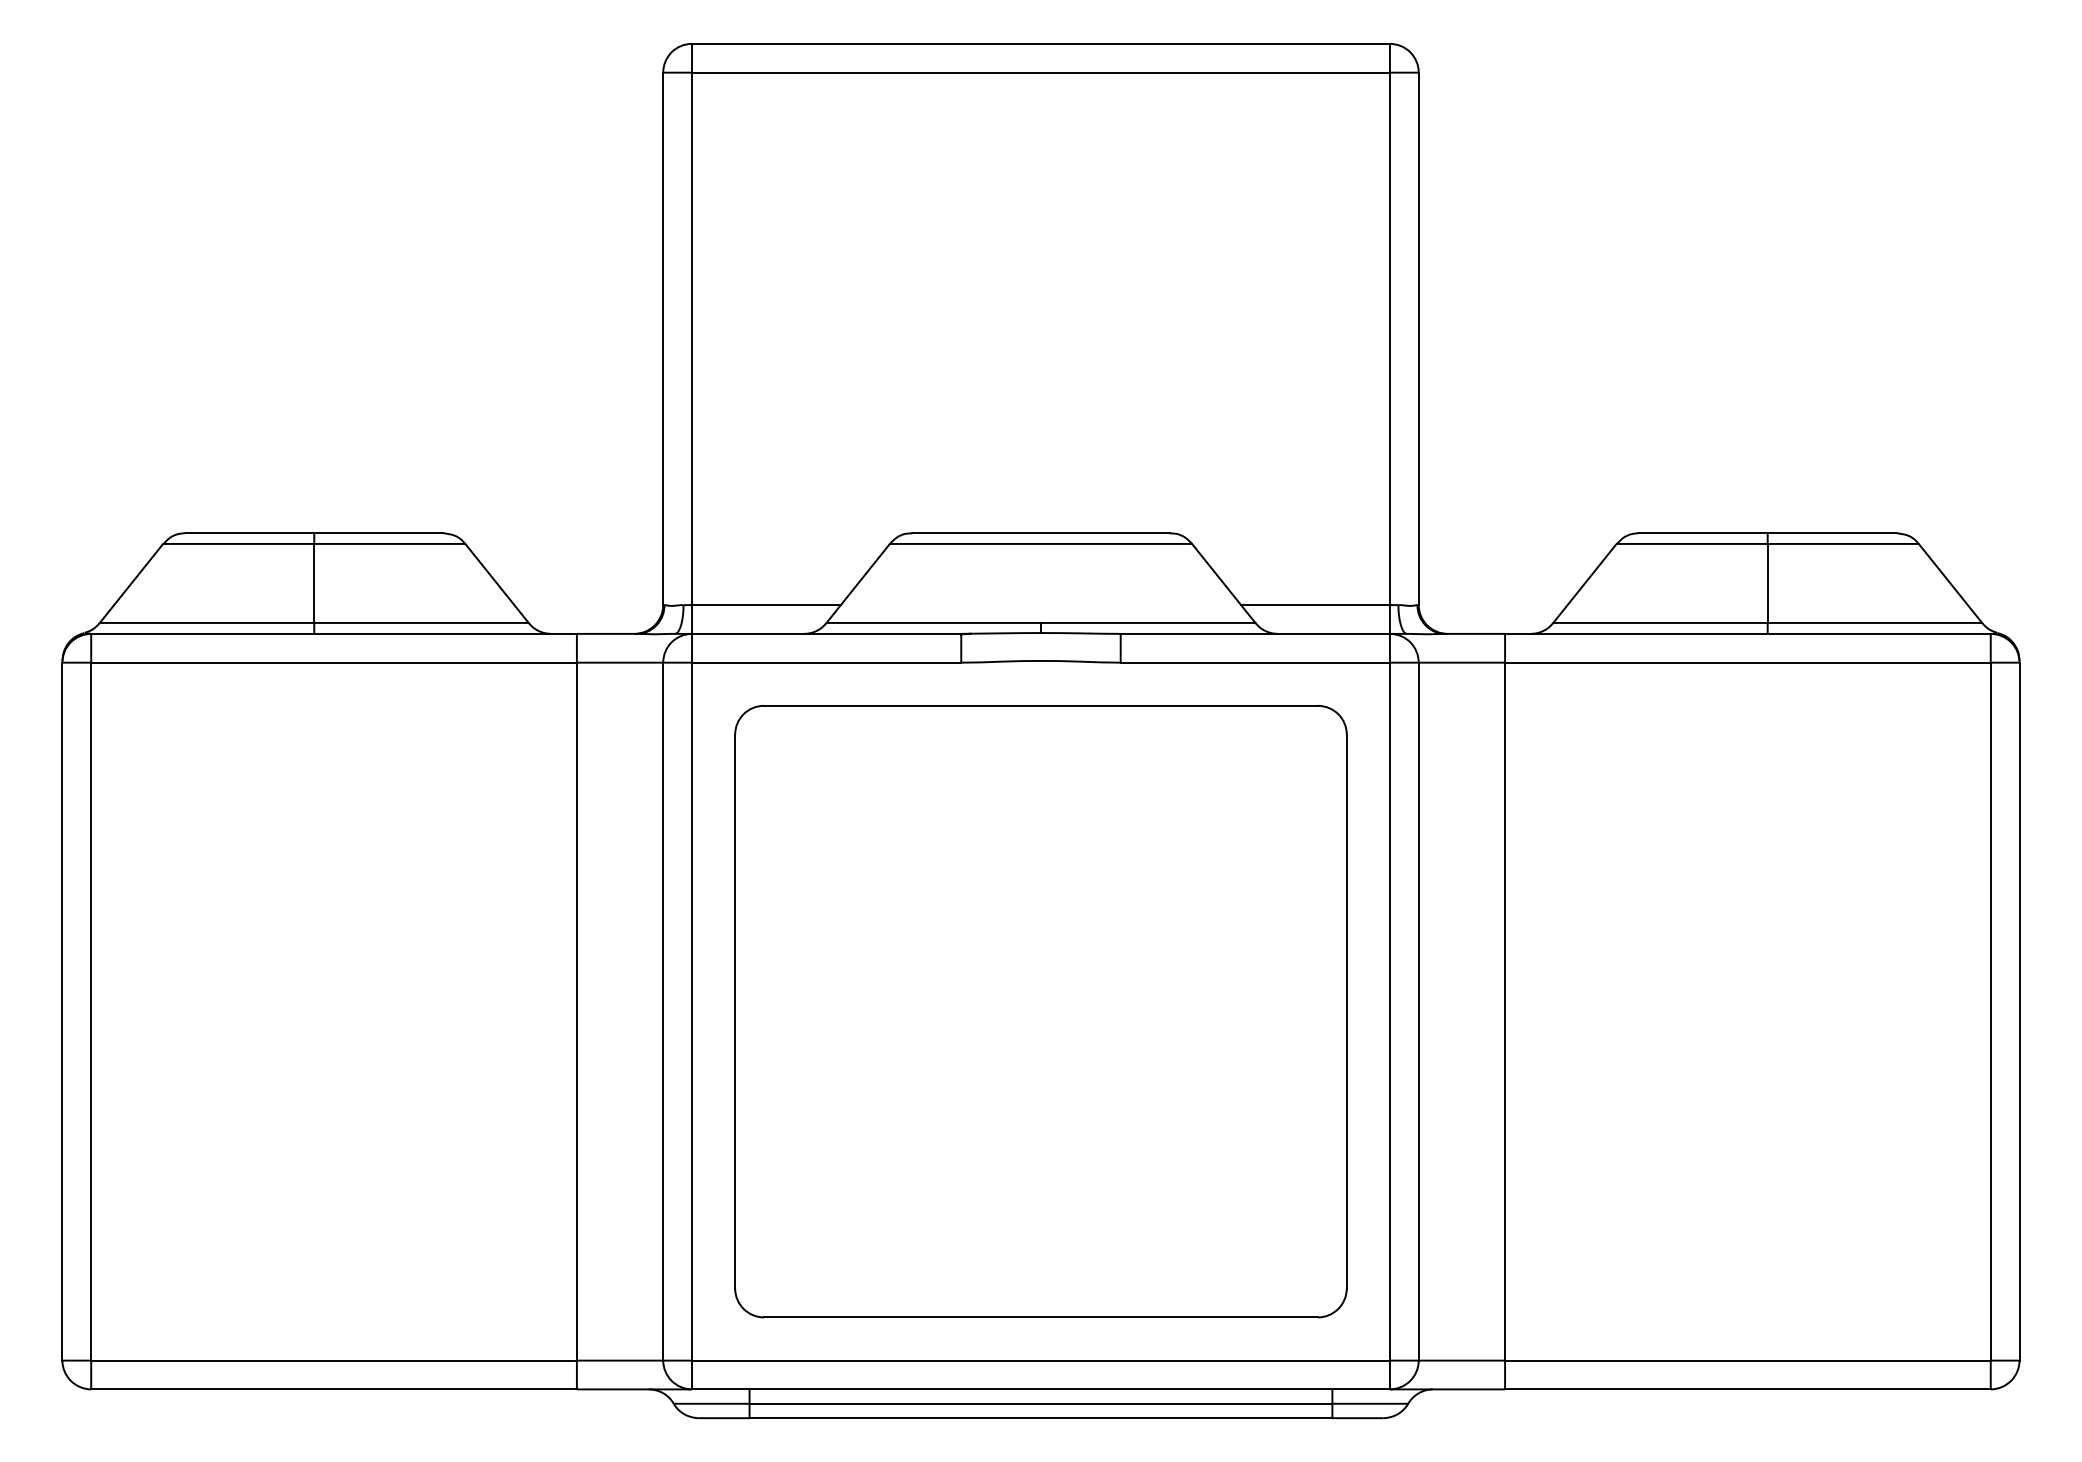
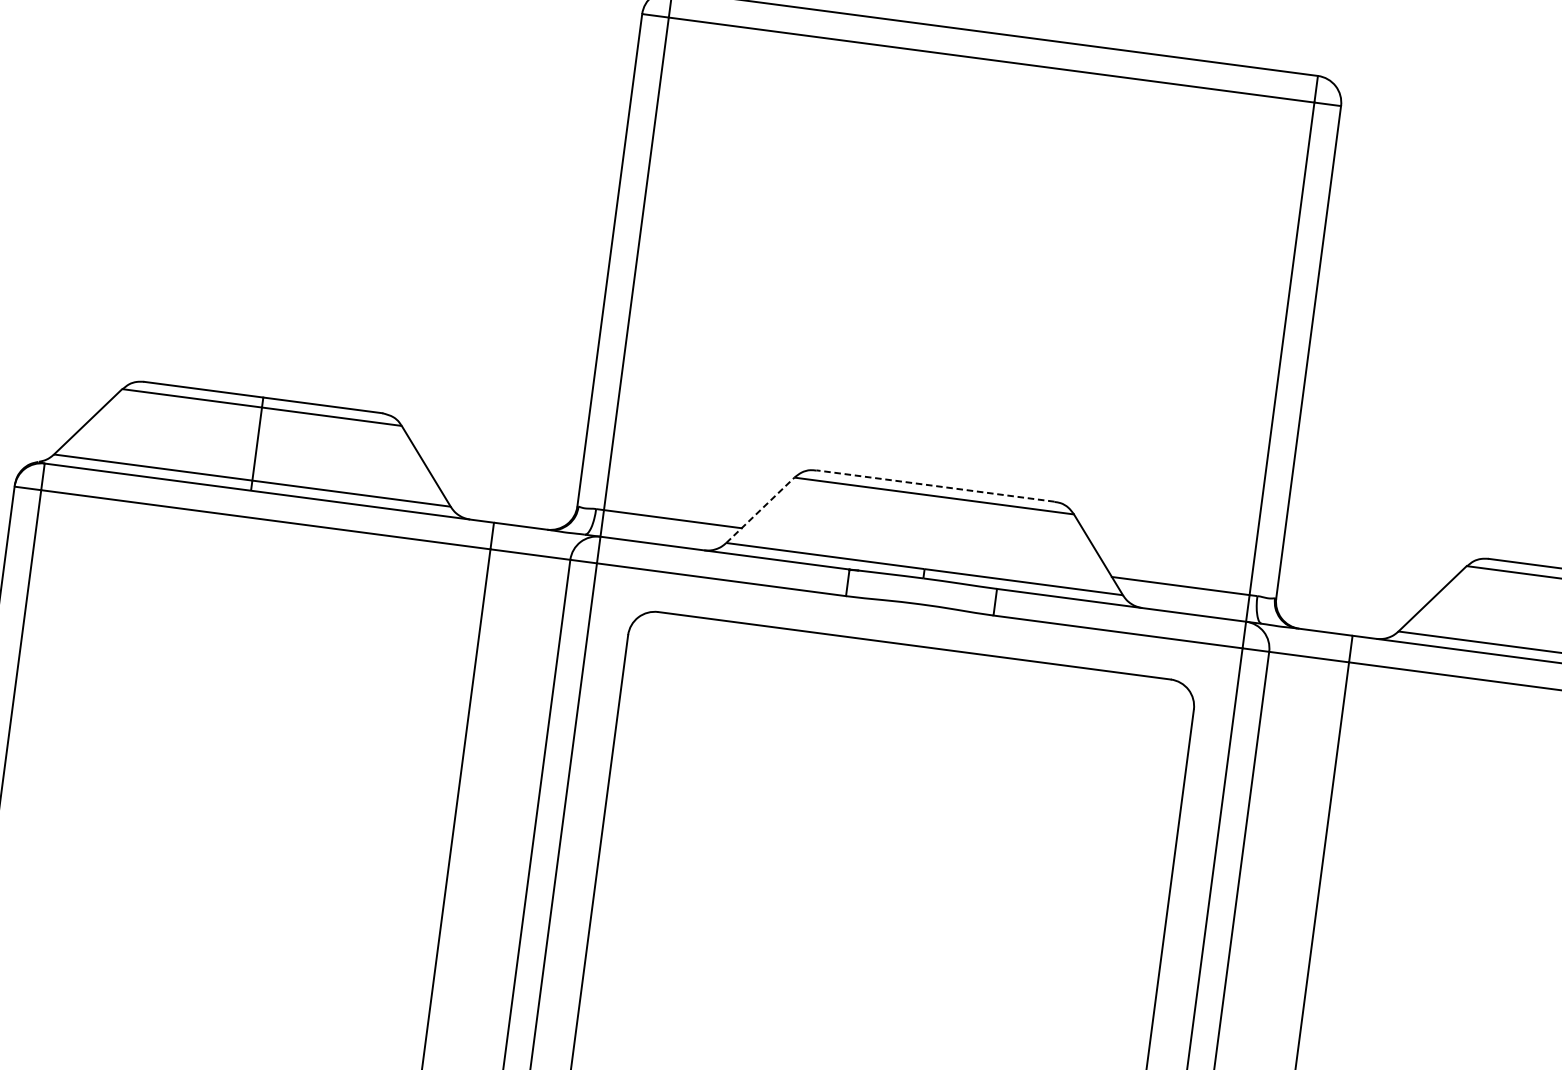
line: (1040, 533) -> (935, 486), solid -> dashed
line: (858, 583) -> (760, 510), solid -> dashed

